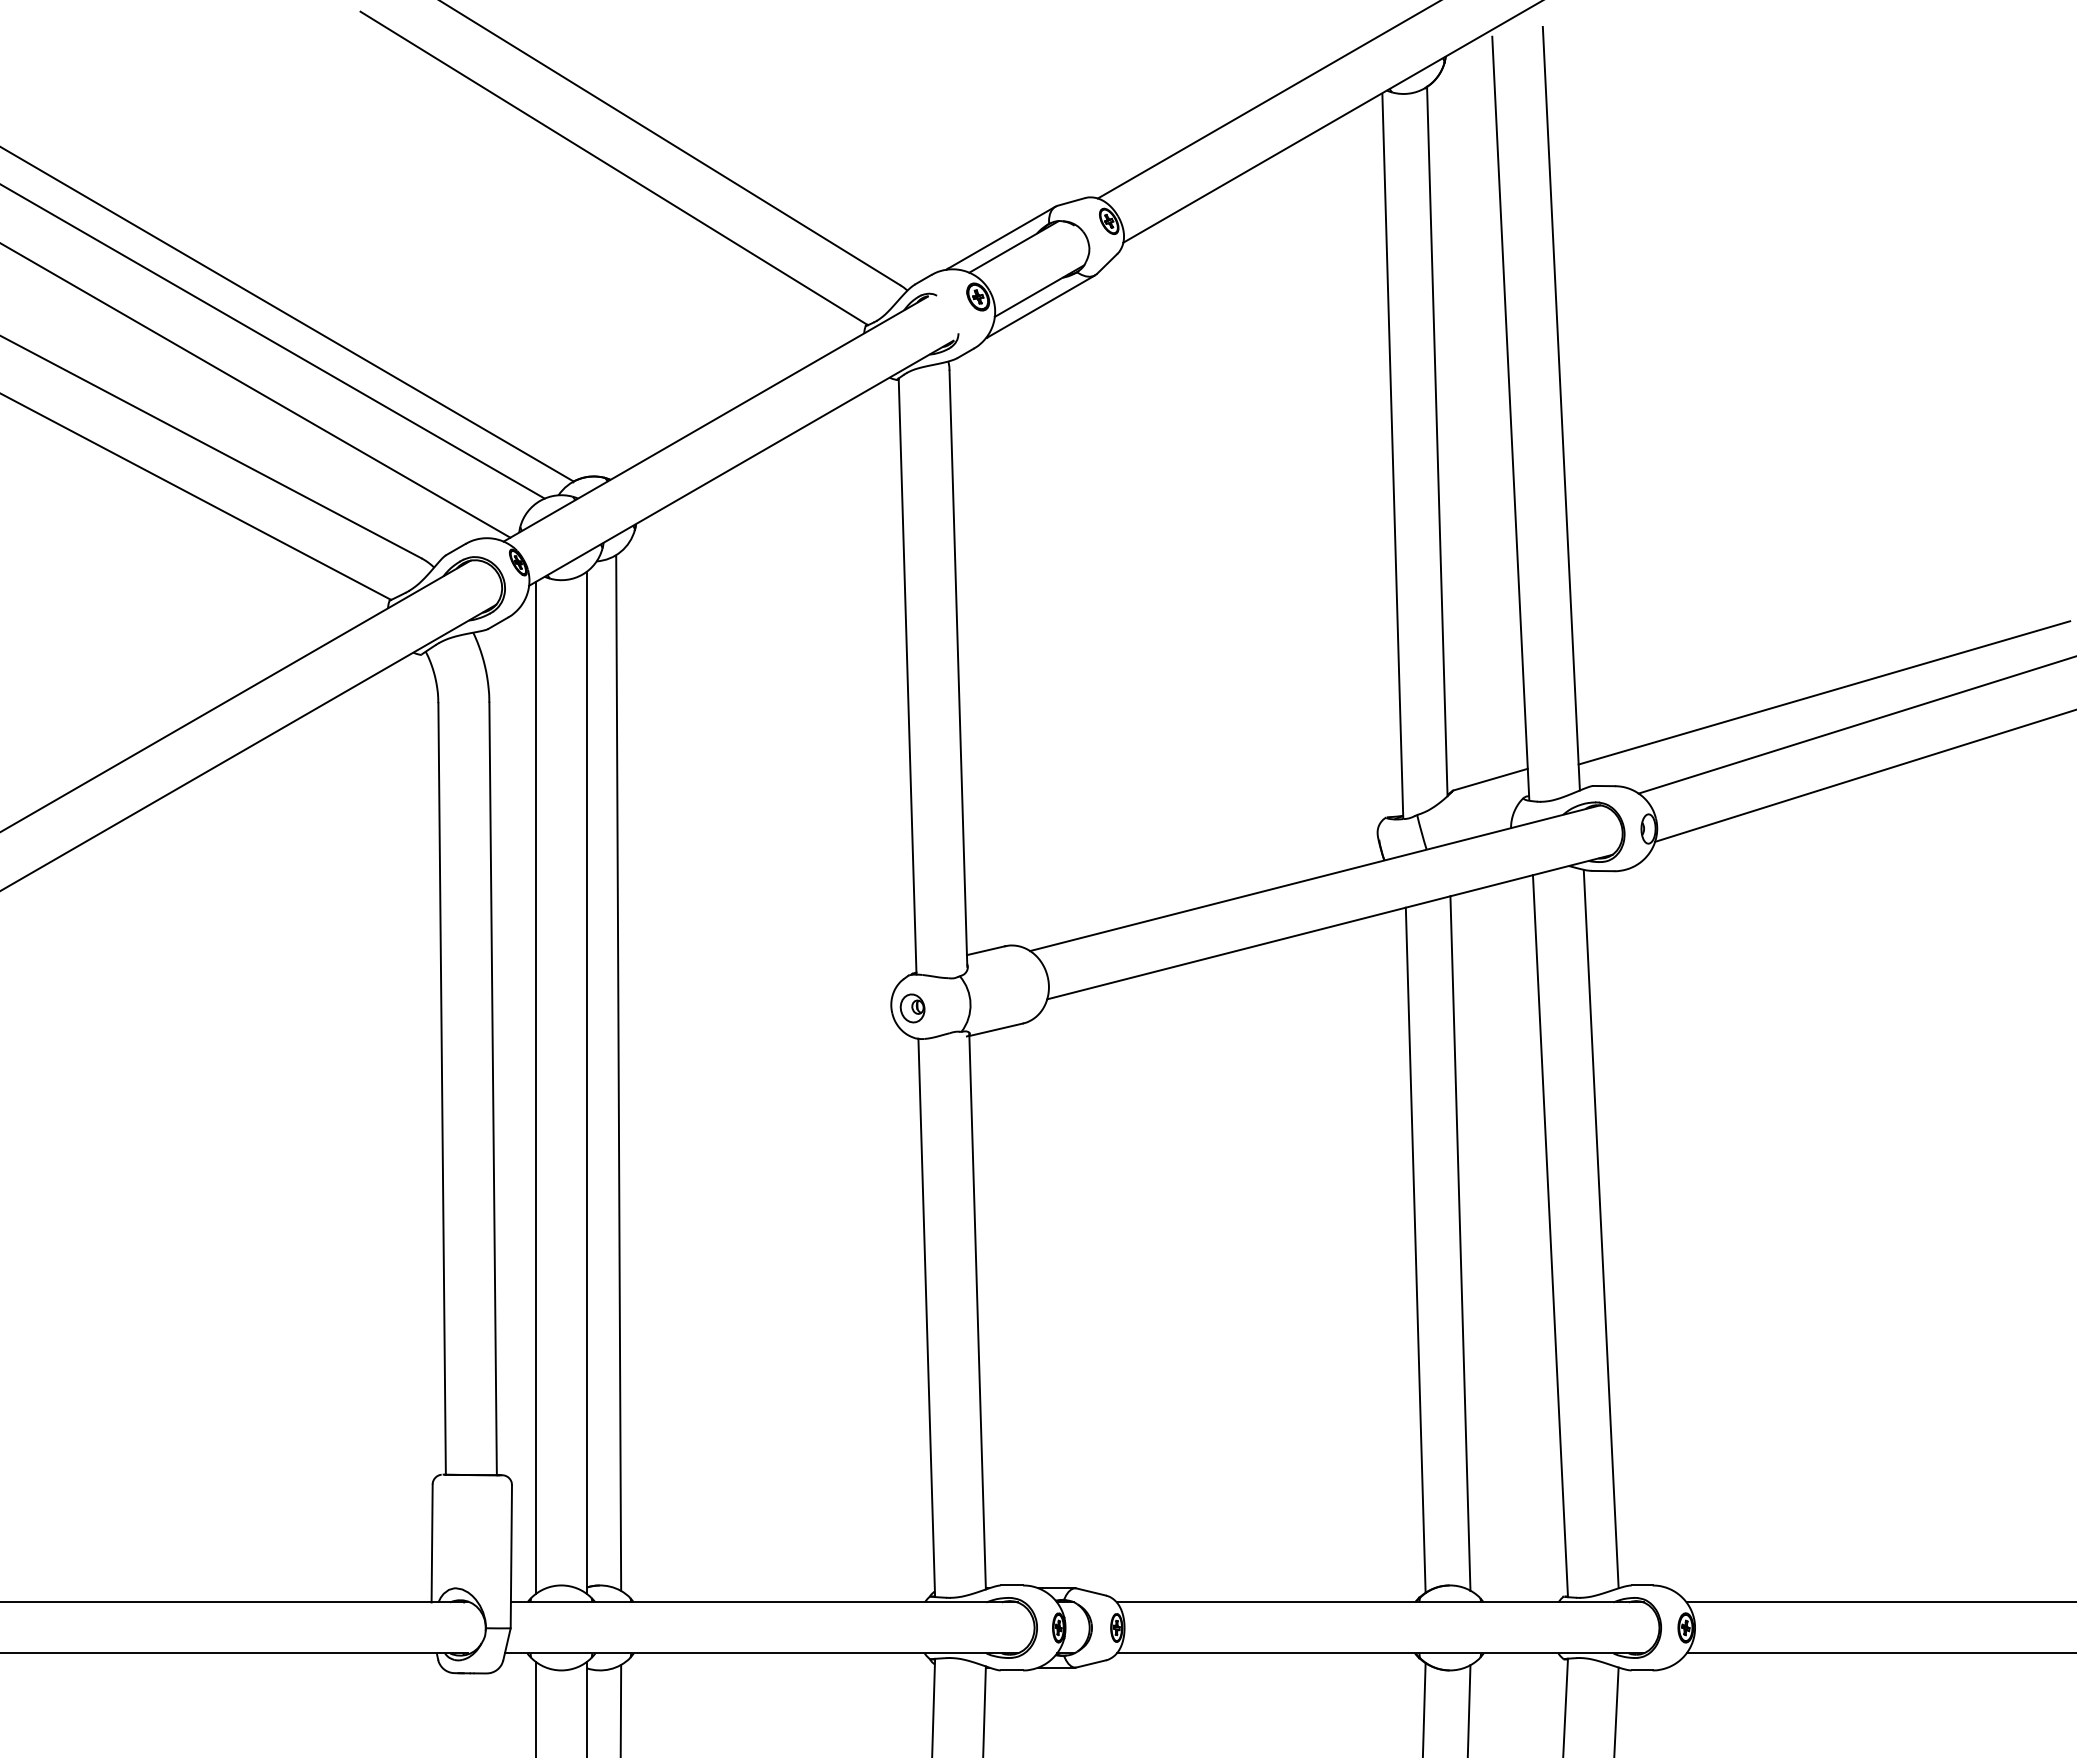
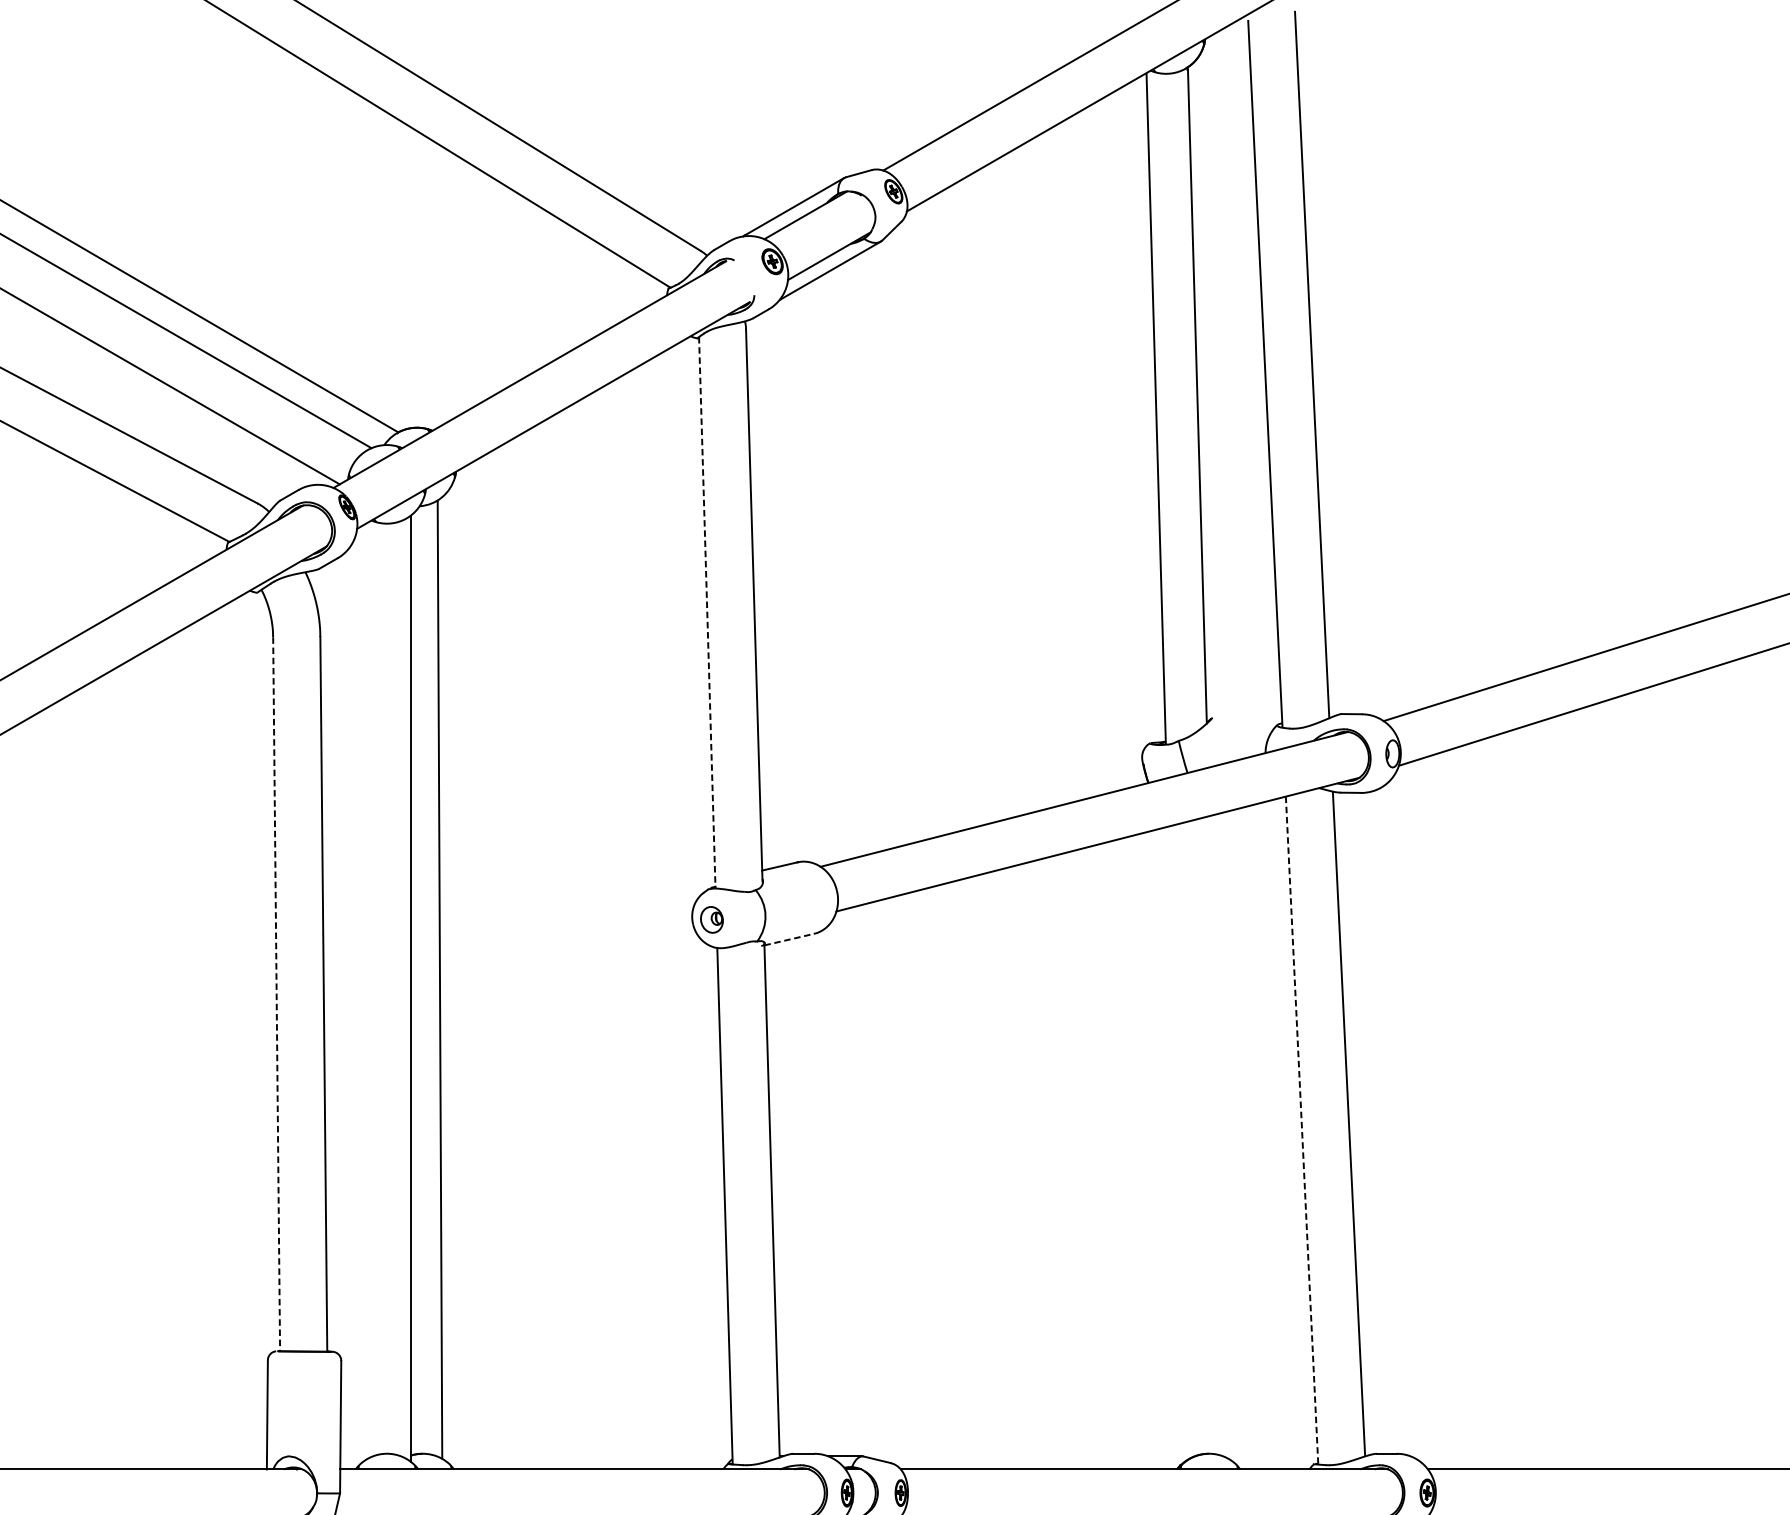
line: (907, 677) -> (707, 613), solid -> dashed
line: (1824, 692) -> (1555, 627), removed
line: (1490, 779) -> (1246, 708), removed
line: (996, 1029) -> (789, 939), solid -> dashed
line: (535, 1087) -> (363, 993), removed
line: (442, 1088) -> (276, 993), solid -> dashed
line: (1550, 1236) -> (1302, 1130), solid -> dashed
line: (1460, 1243) -> (1218, 1137), removed
line: (1415, 1249) -> (1177, 1142), removed

